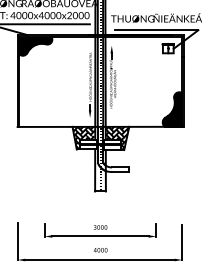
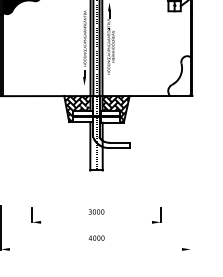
hatch: (172, 109) -> (179, 76), removed
line: (100, 236) -> (96, 222), removed
line: (182, 242) -> (190, 229), removed
line: (99, 260) -> (95, 250), removed

